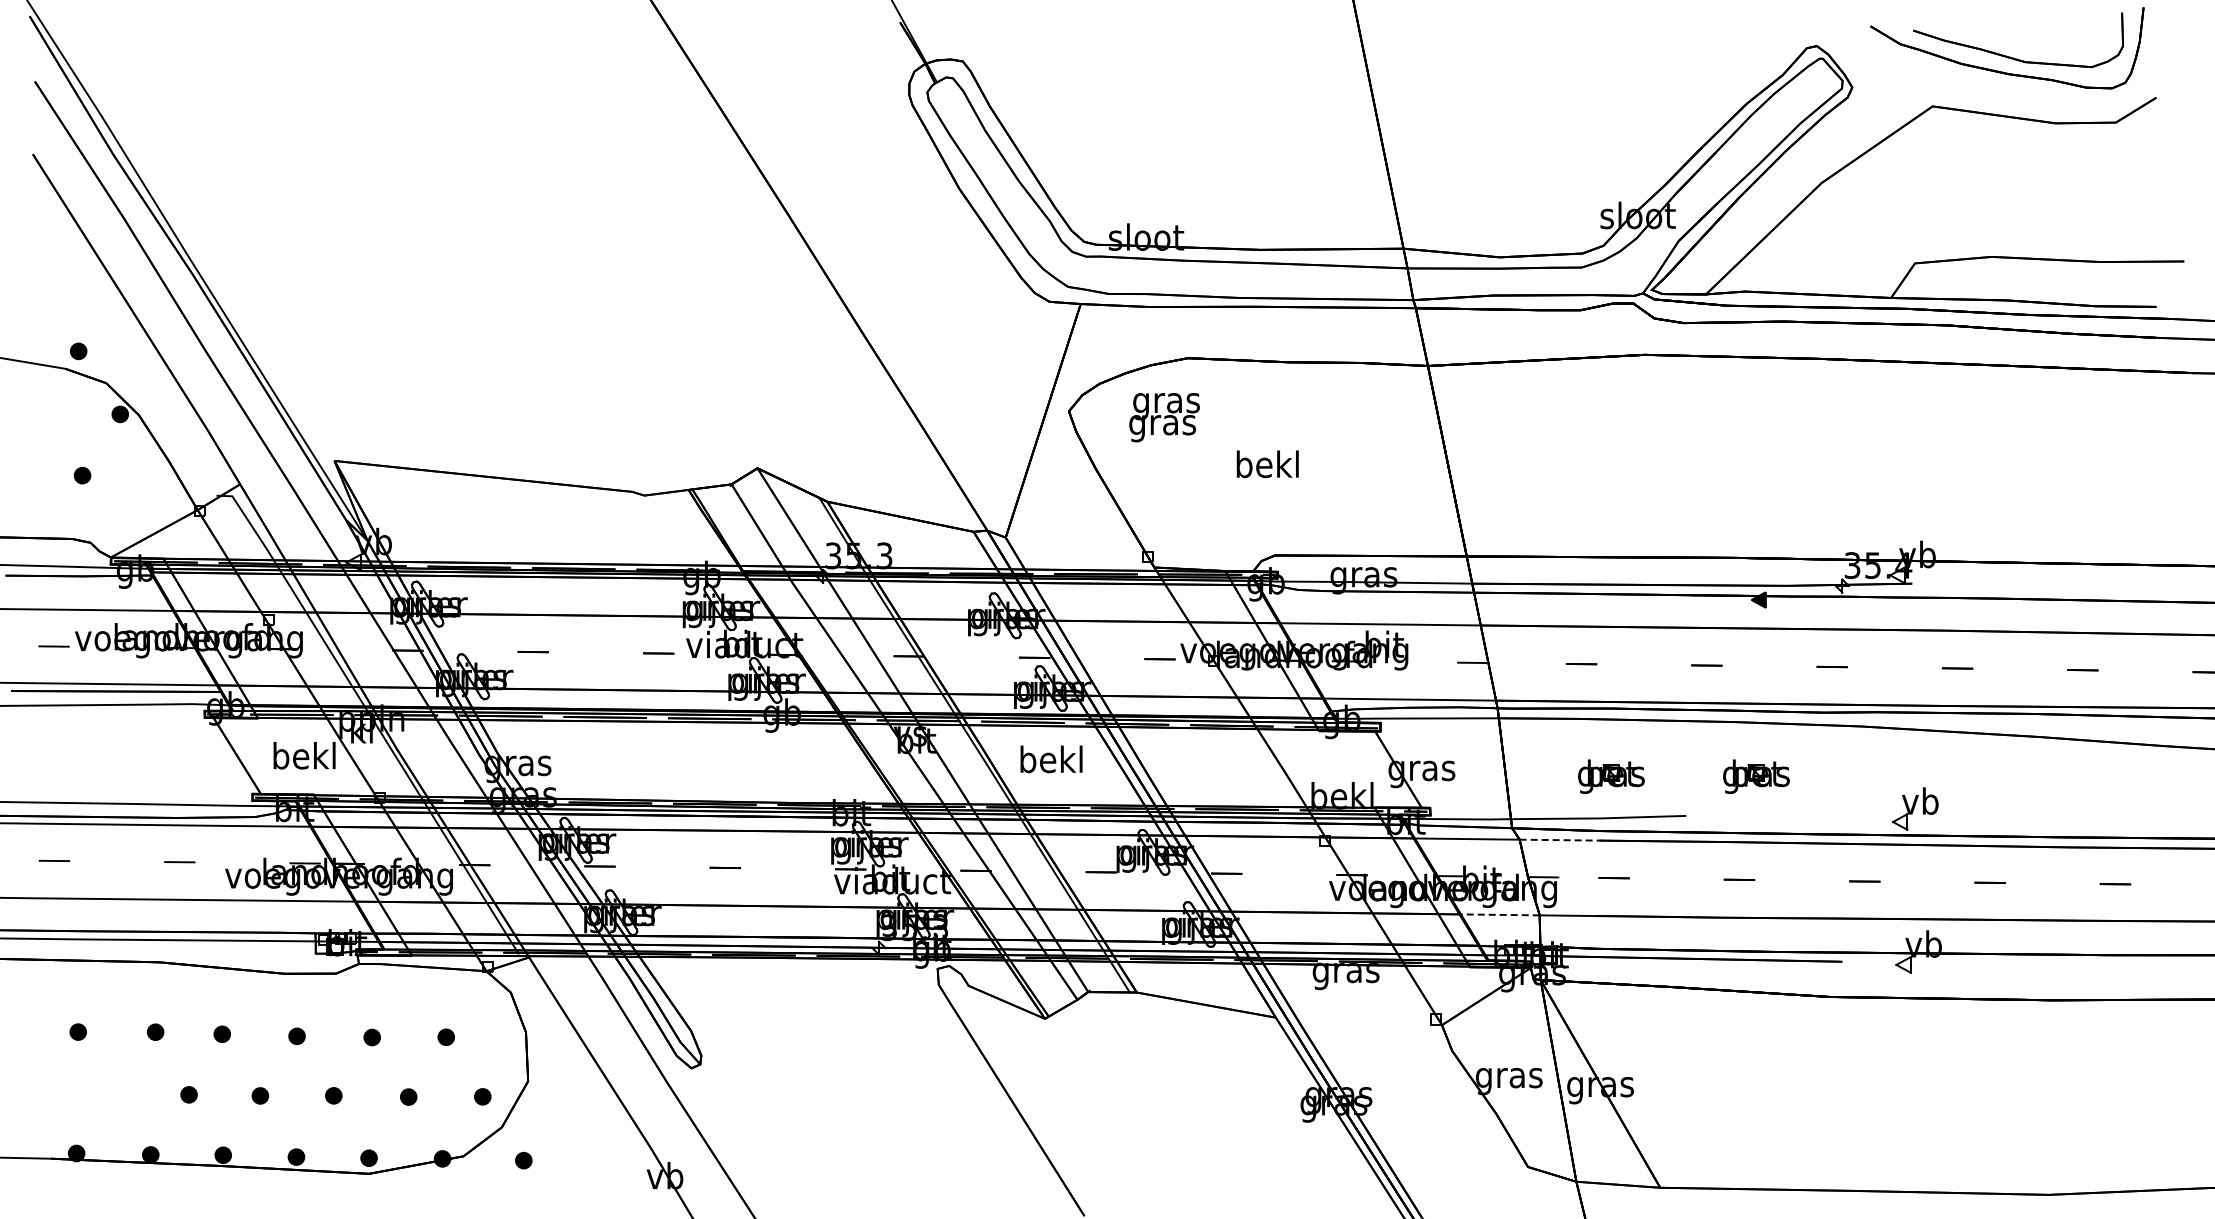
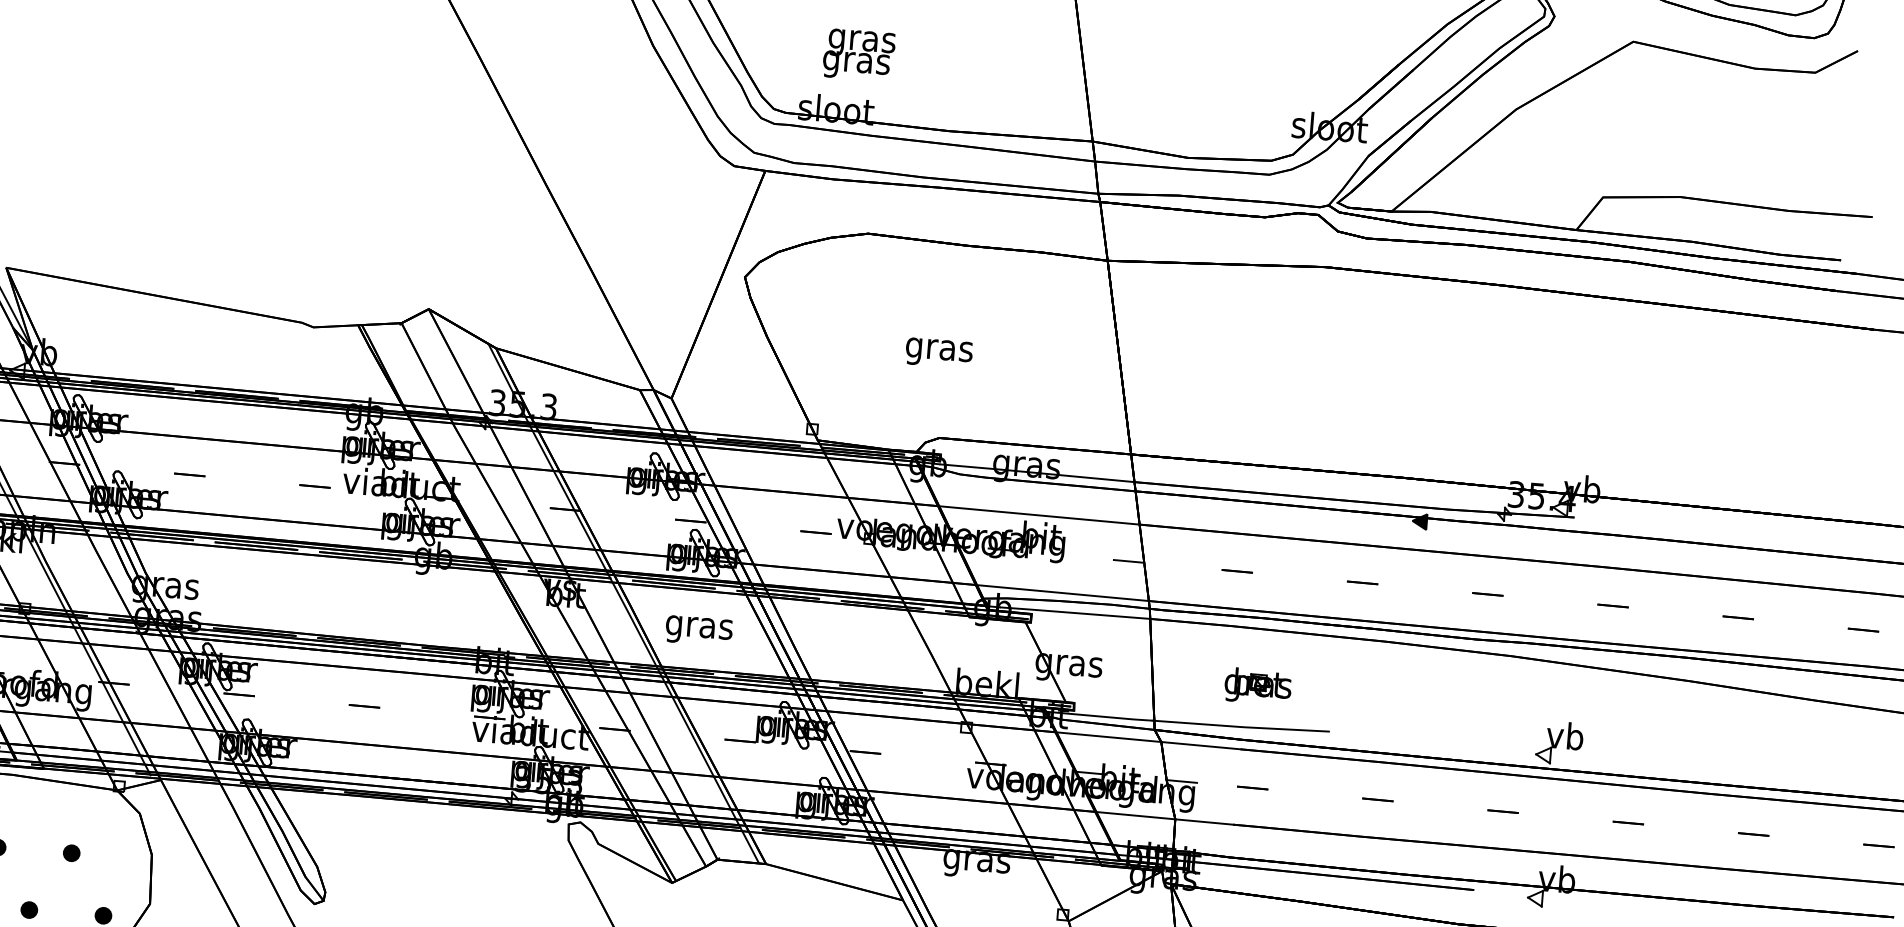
text: (1164, 417) -> (858, 55), moved
text: (1267, 467) -> (939, 349), bekl -> gras
text: (1051, 762) -> (699, 627), bekl -> gras
part: (1756, 776) -> (1403, 697), removed
line: (1559, 840) -> (1201, 746), dashed -> solid
line: (1499, 914) -> (1135, 815), dashed -> solid

